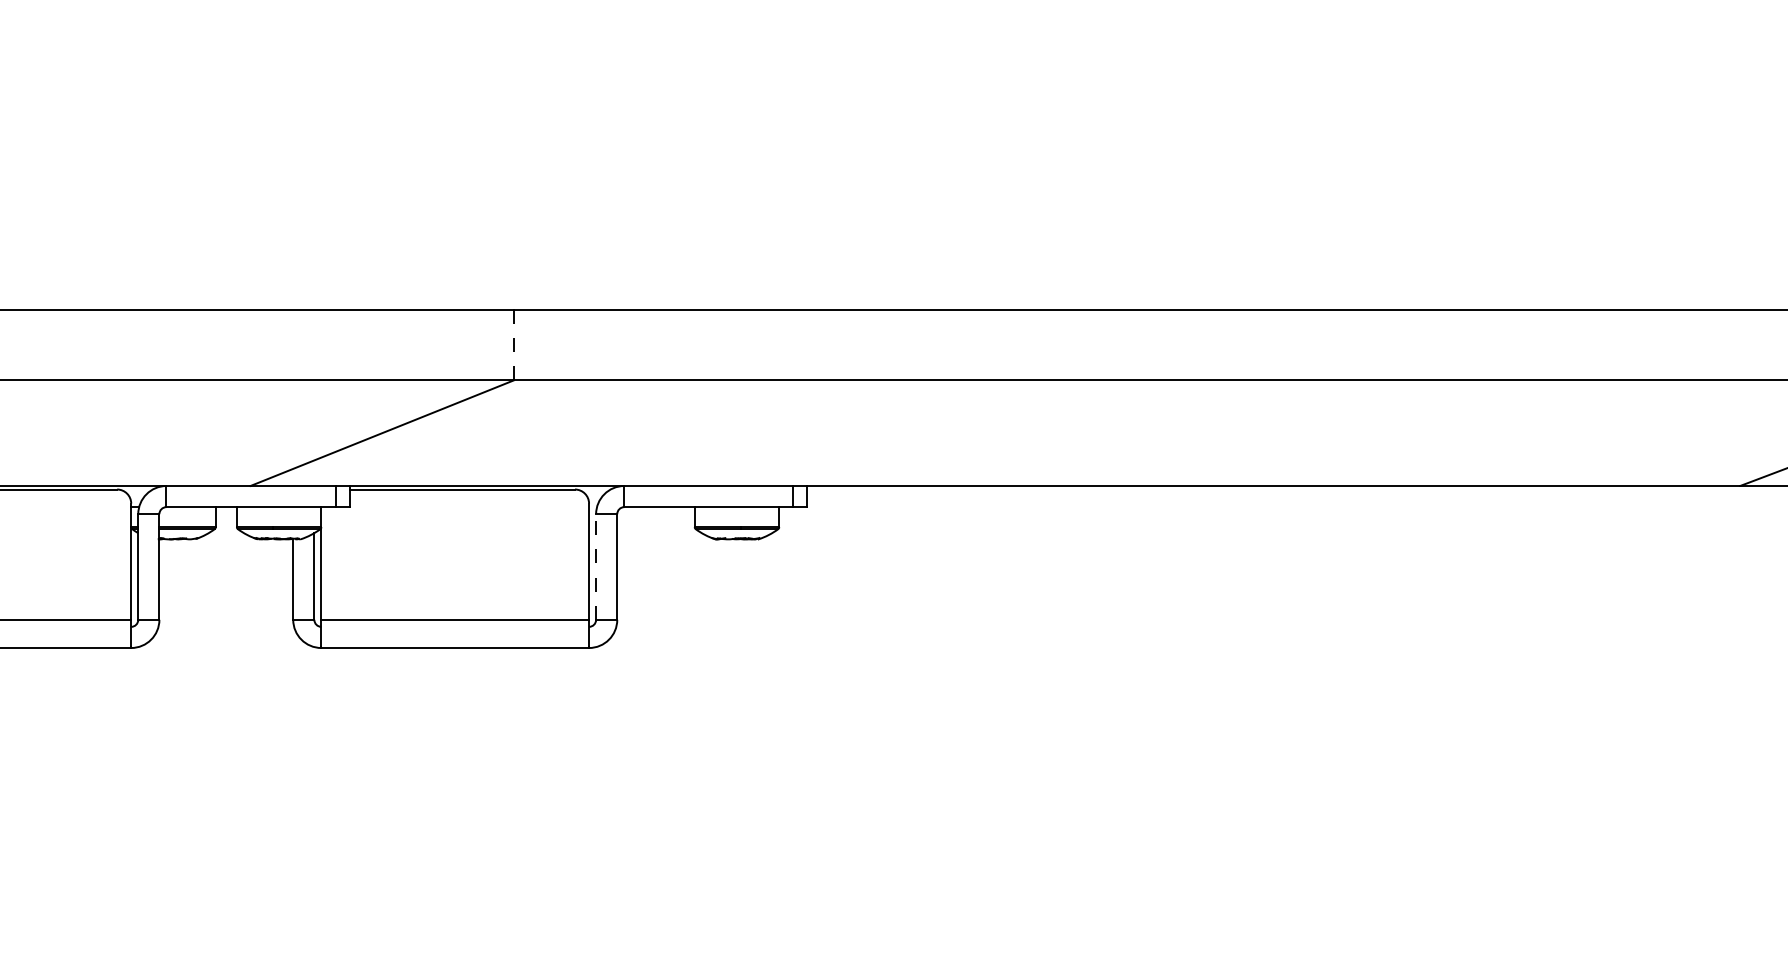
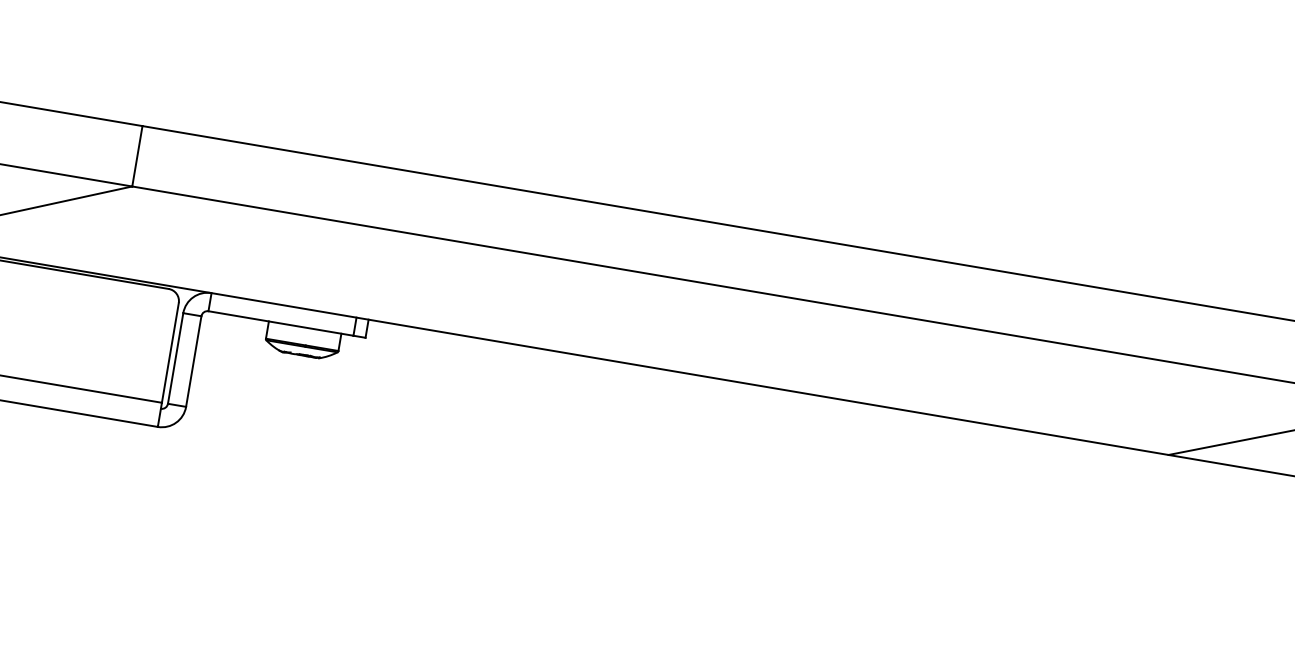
line: (514, 345) -> (137, 156), dashed -> solid
line: (596, 567) -> (175, 358), dashed -> solid

